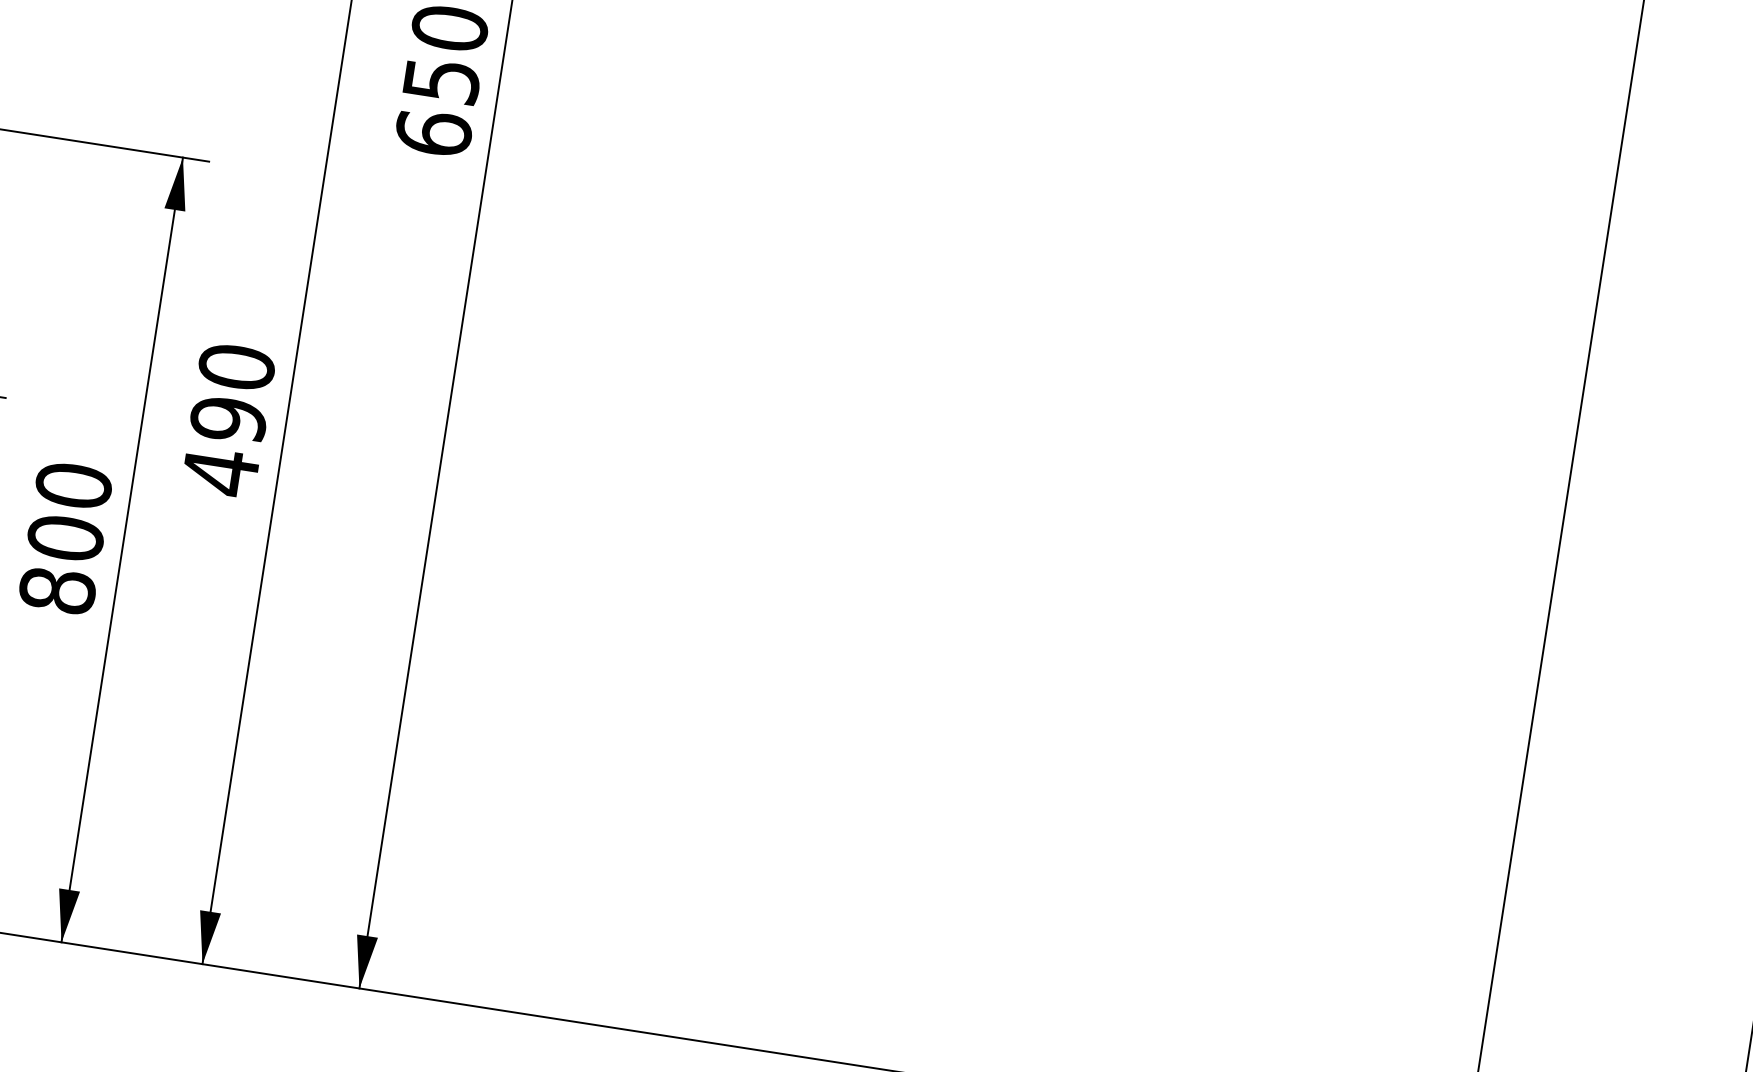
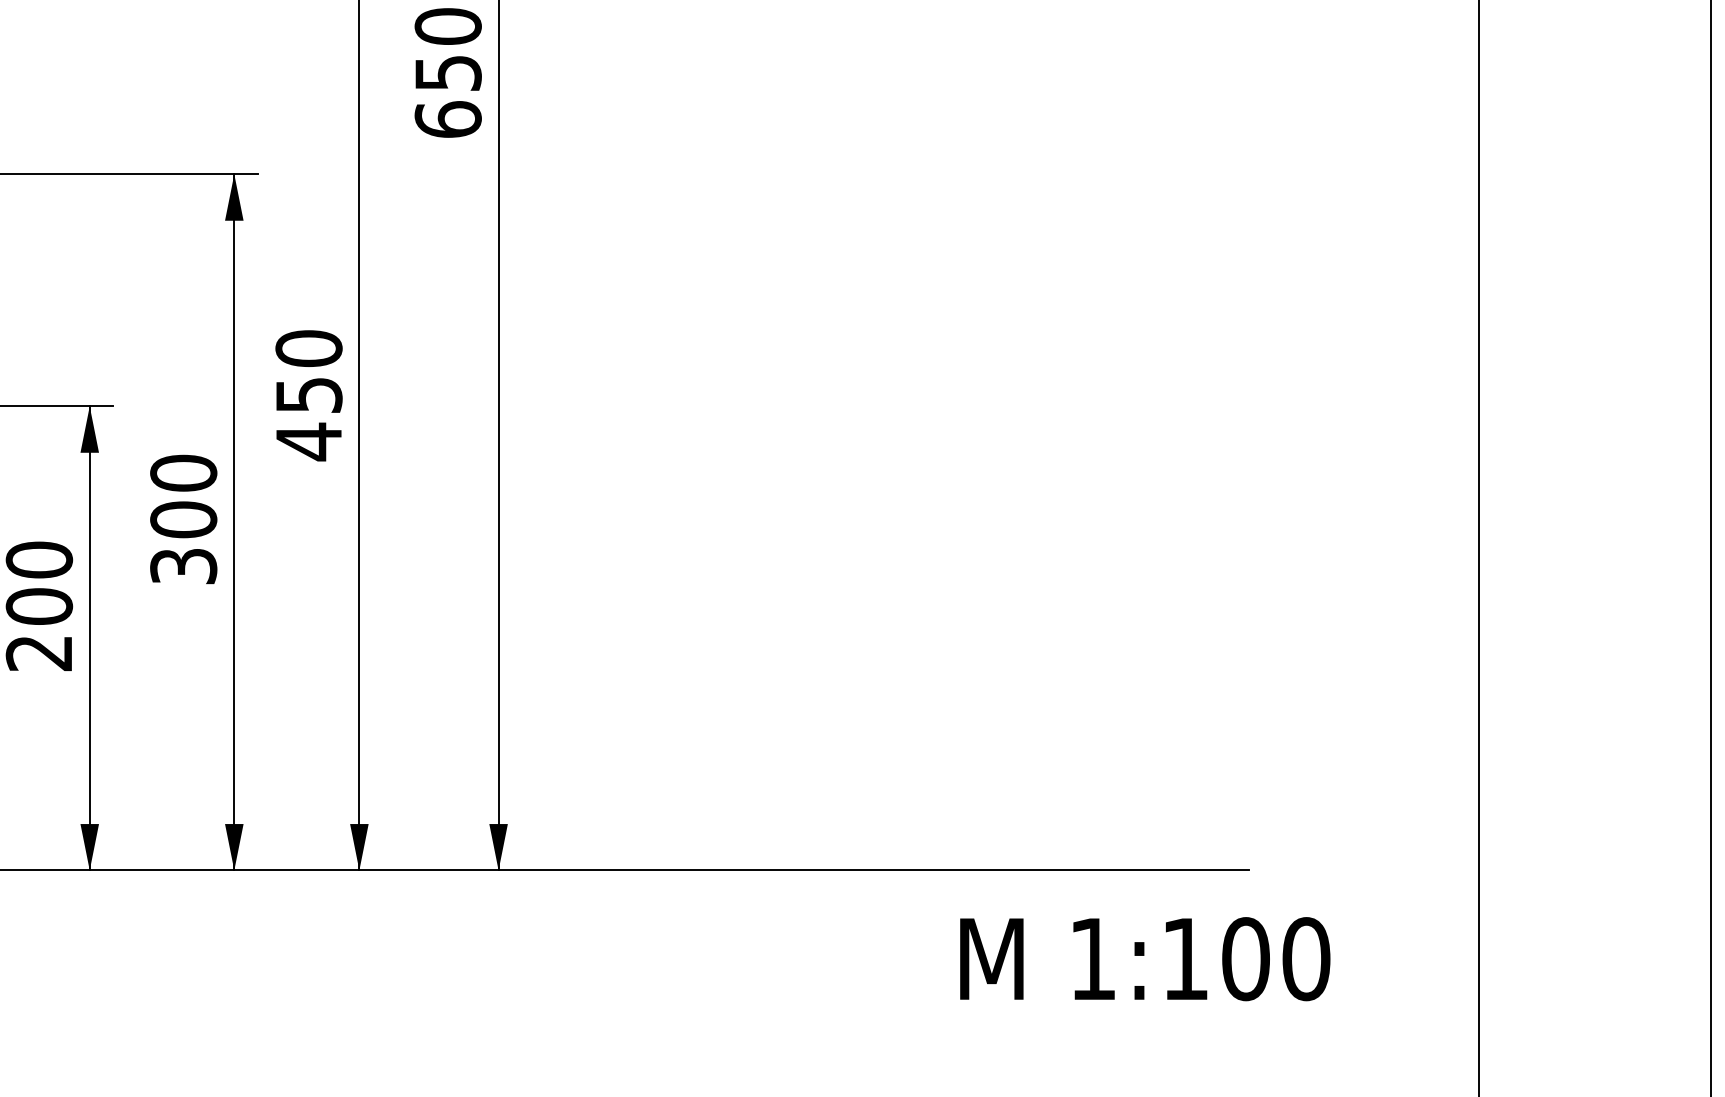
text: (228, 419) -> (308, 395), 490 -> 450
text: (57, 590) -> (183, 566), 800 -> 300

